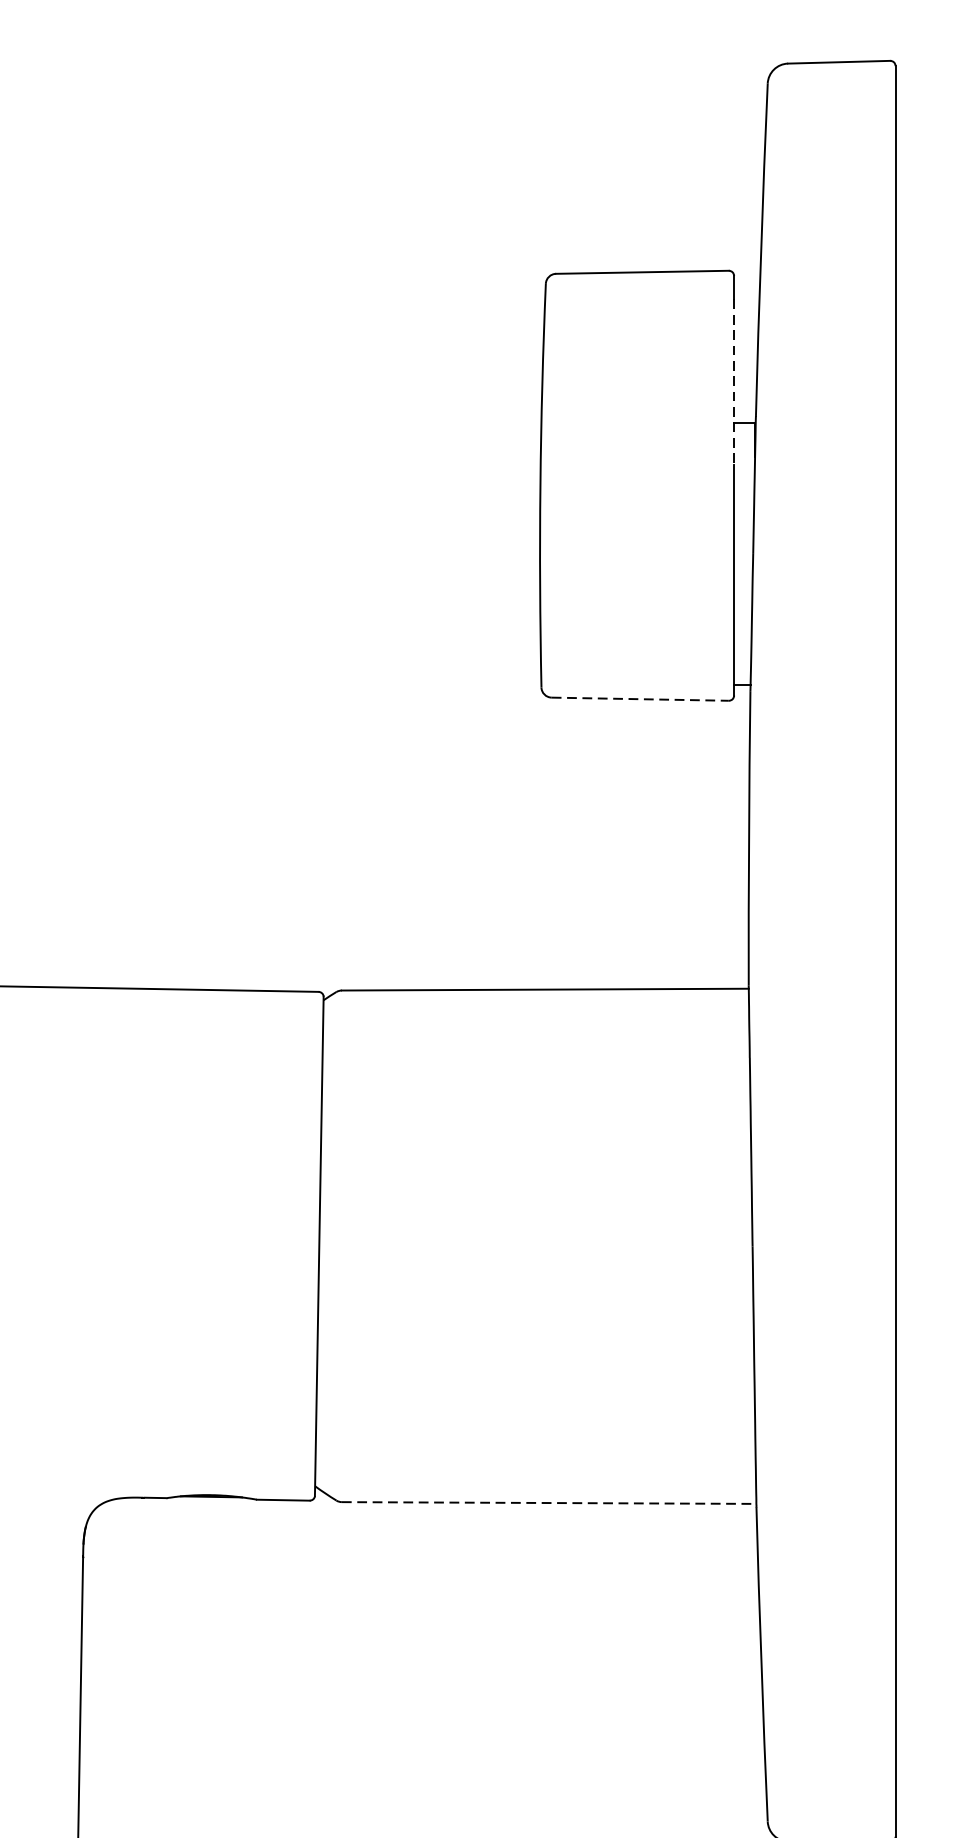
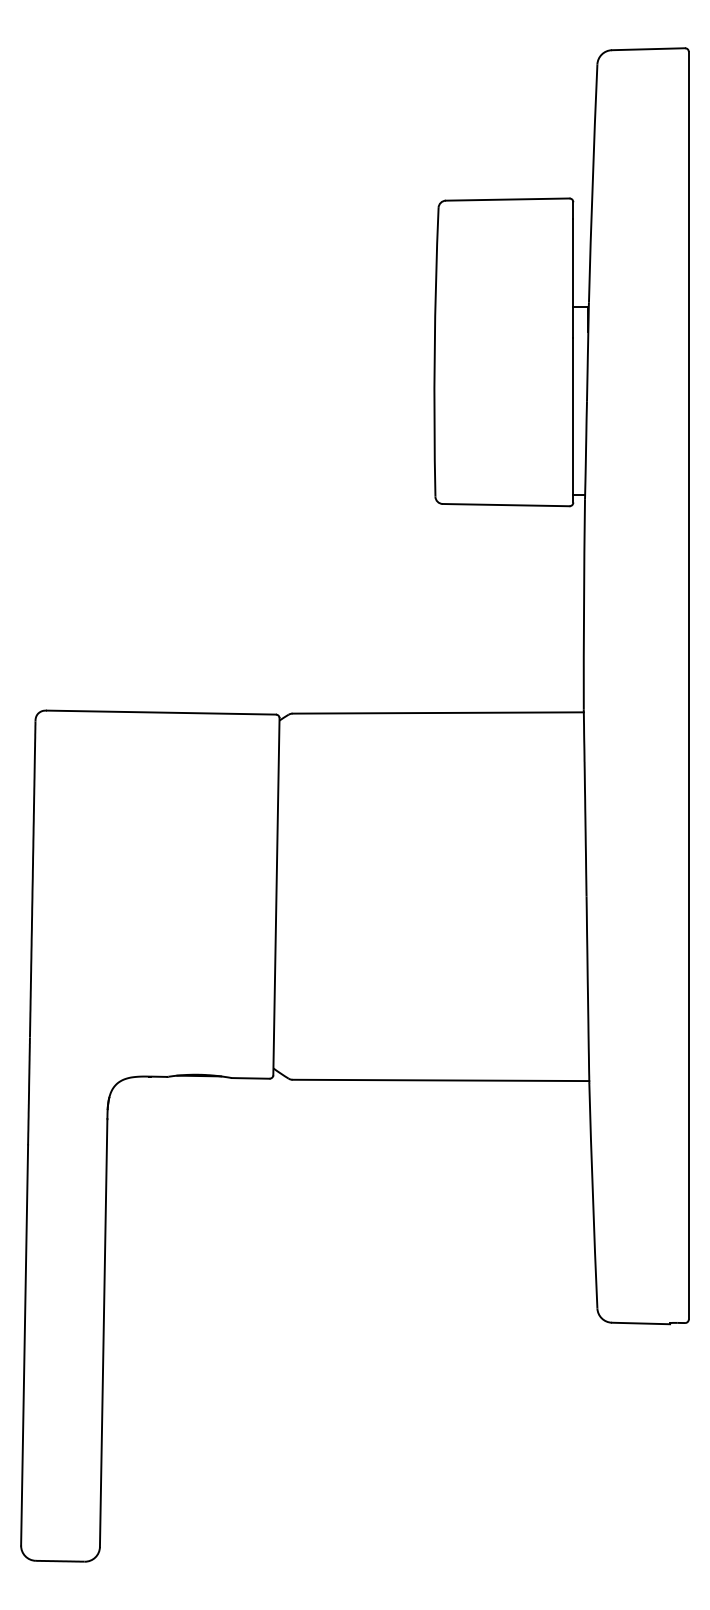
line: (734, 382) -> (573, 278), dashed -> solid
line: (640, 699) -> (506, 505), dashed -> solid
line: (549, 1503) -> (441, 1080), dashed -> solid

